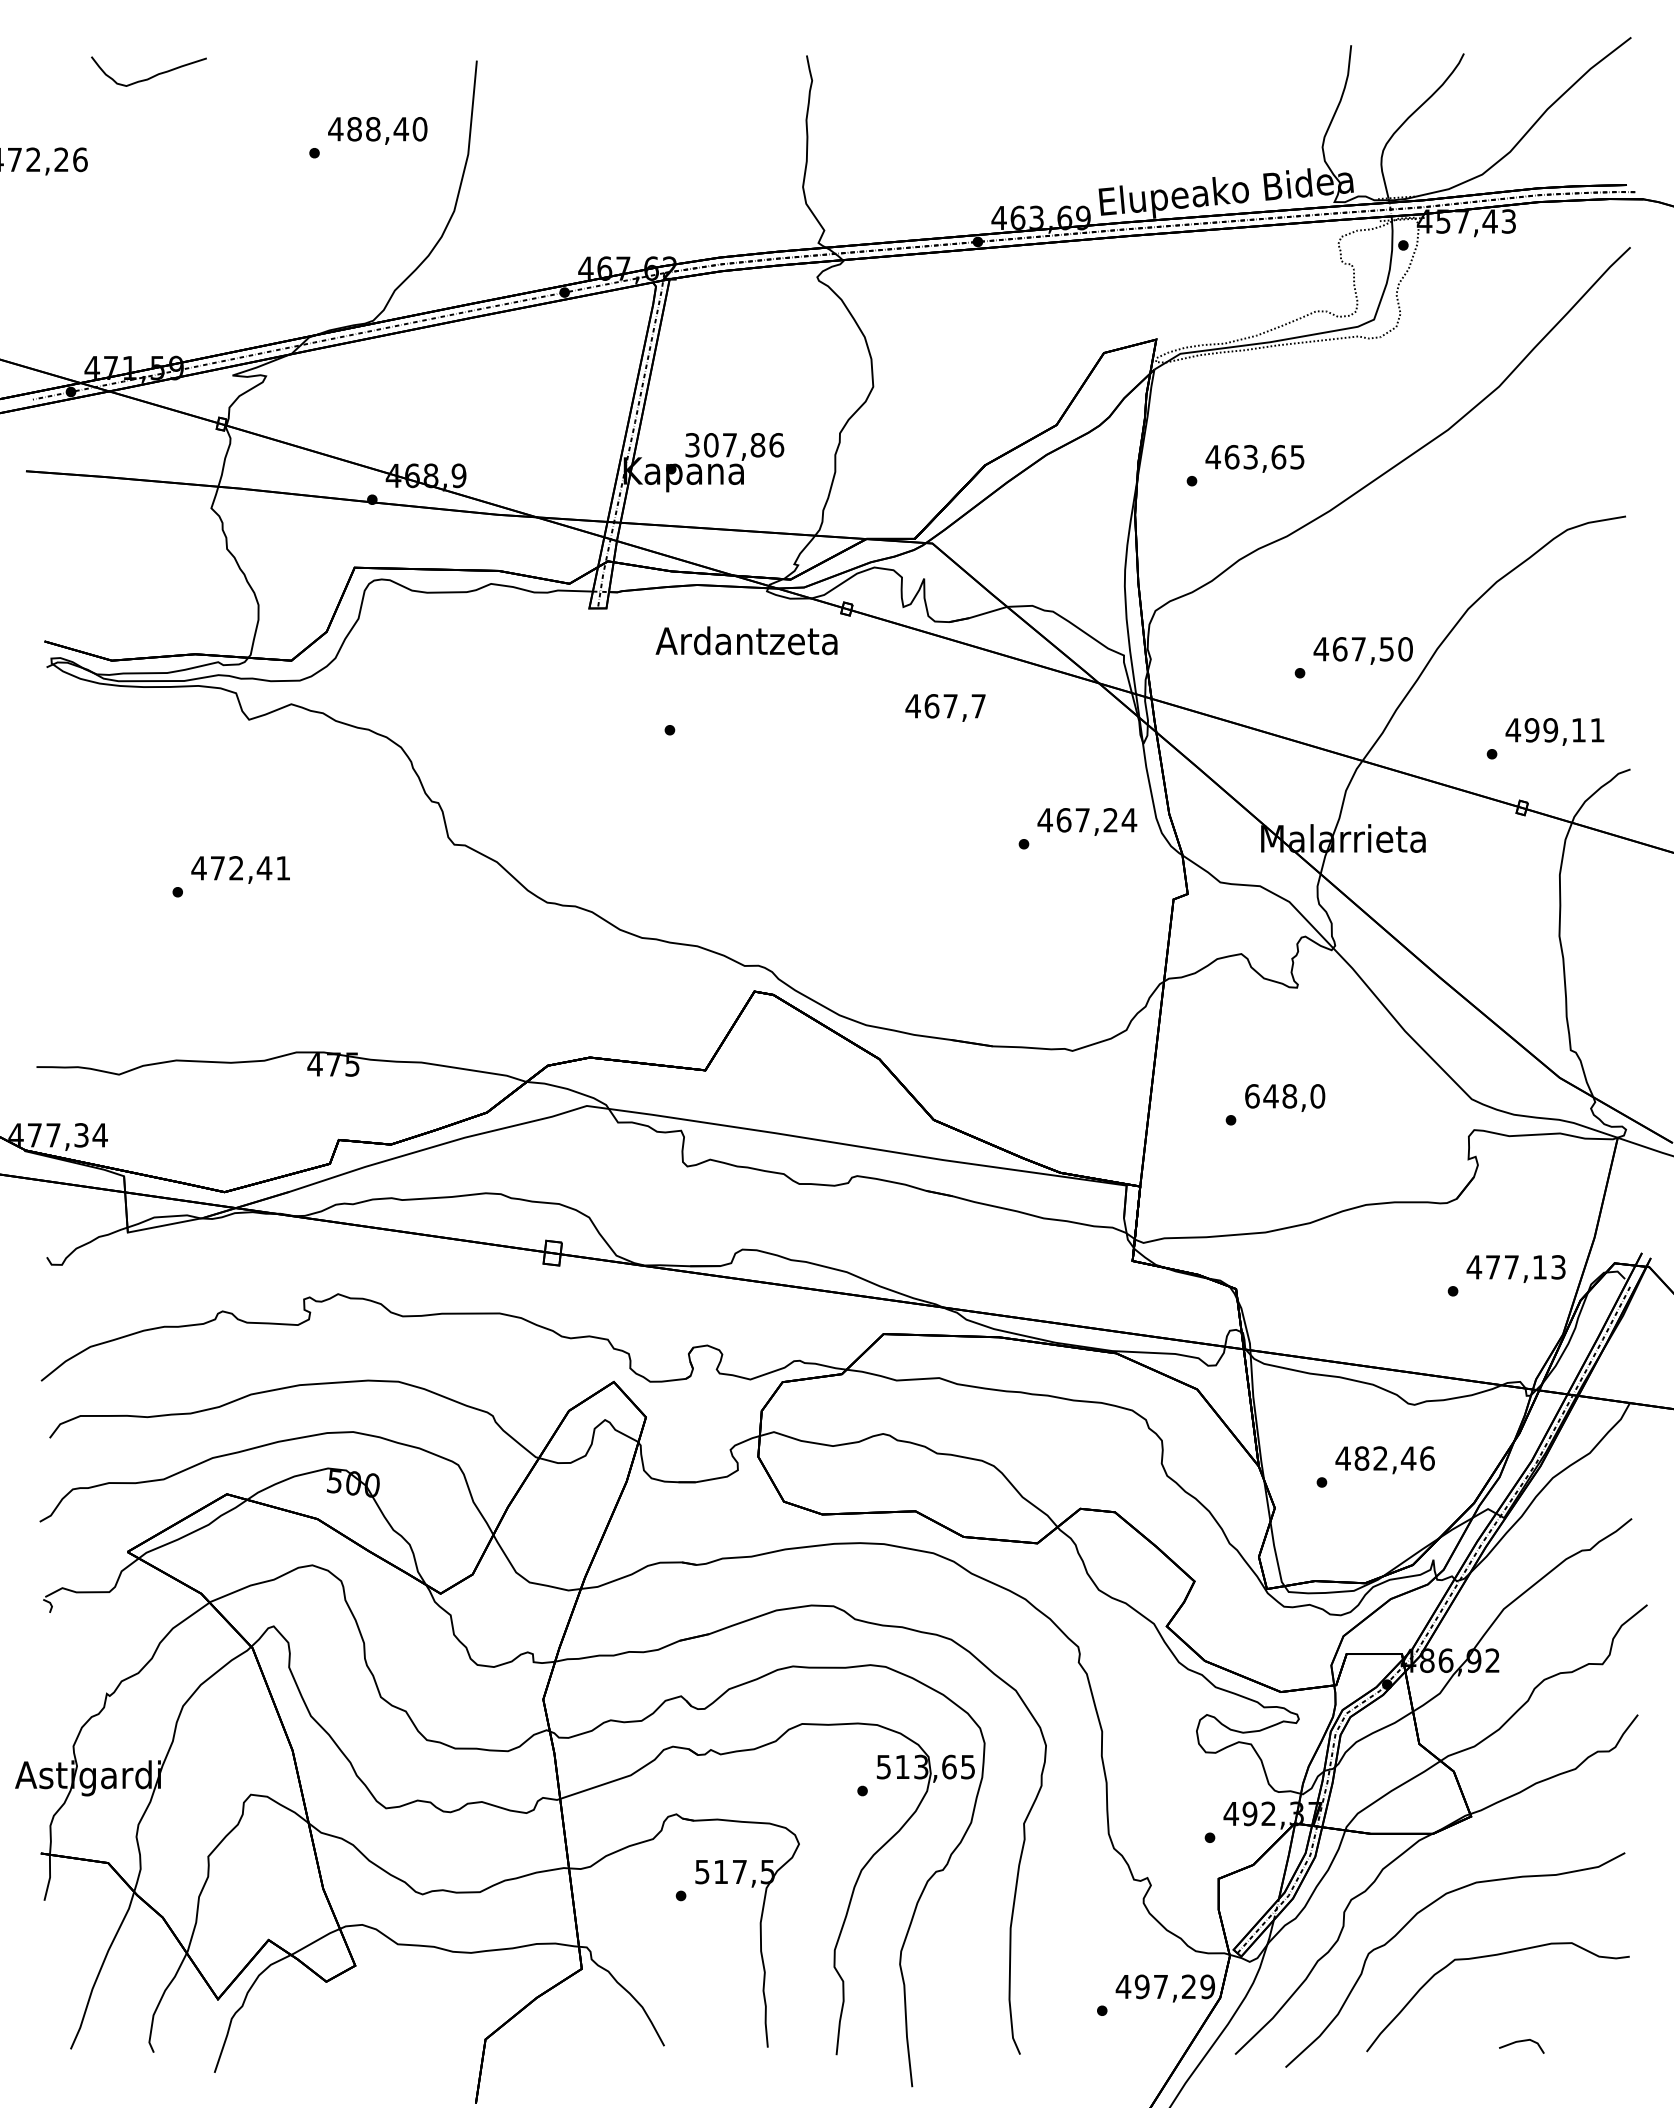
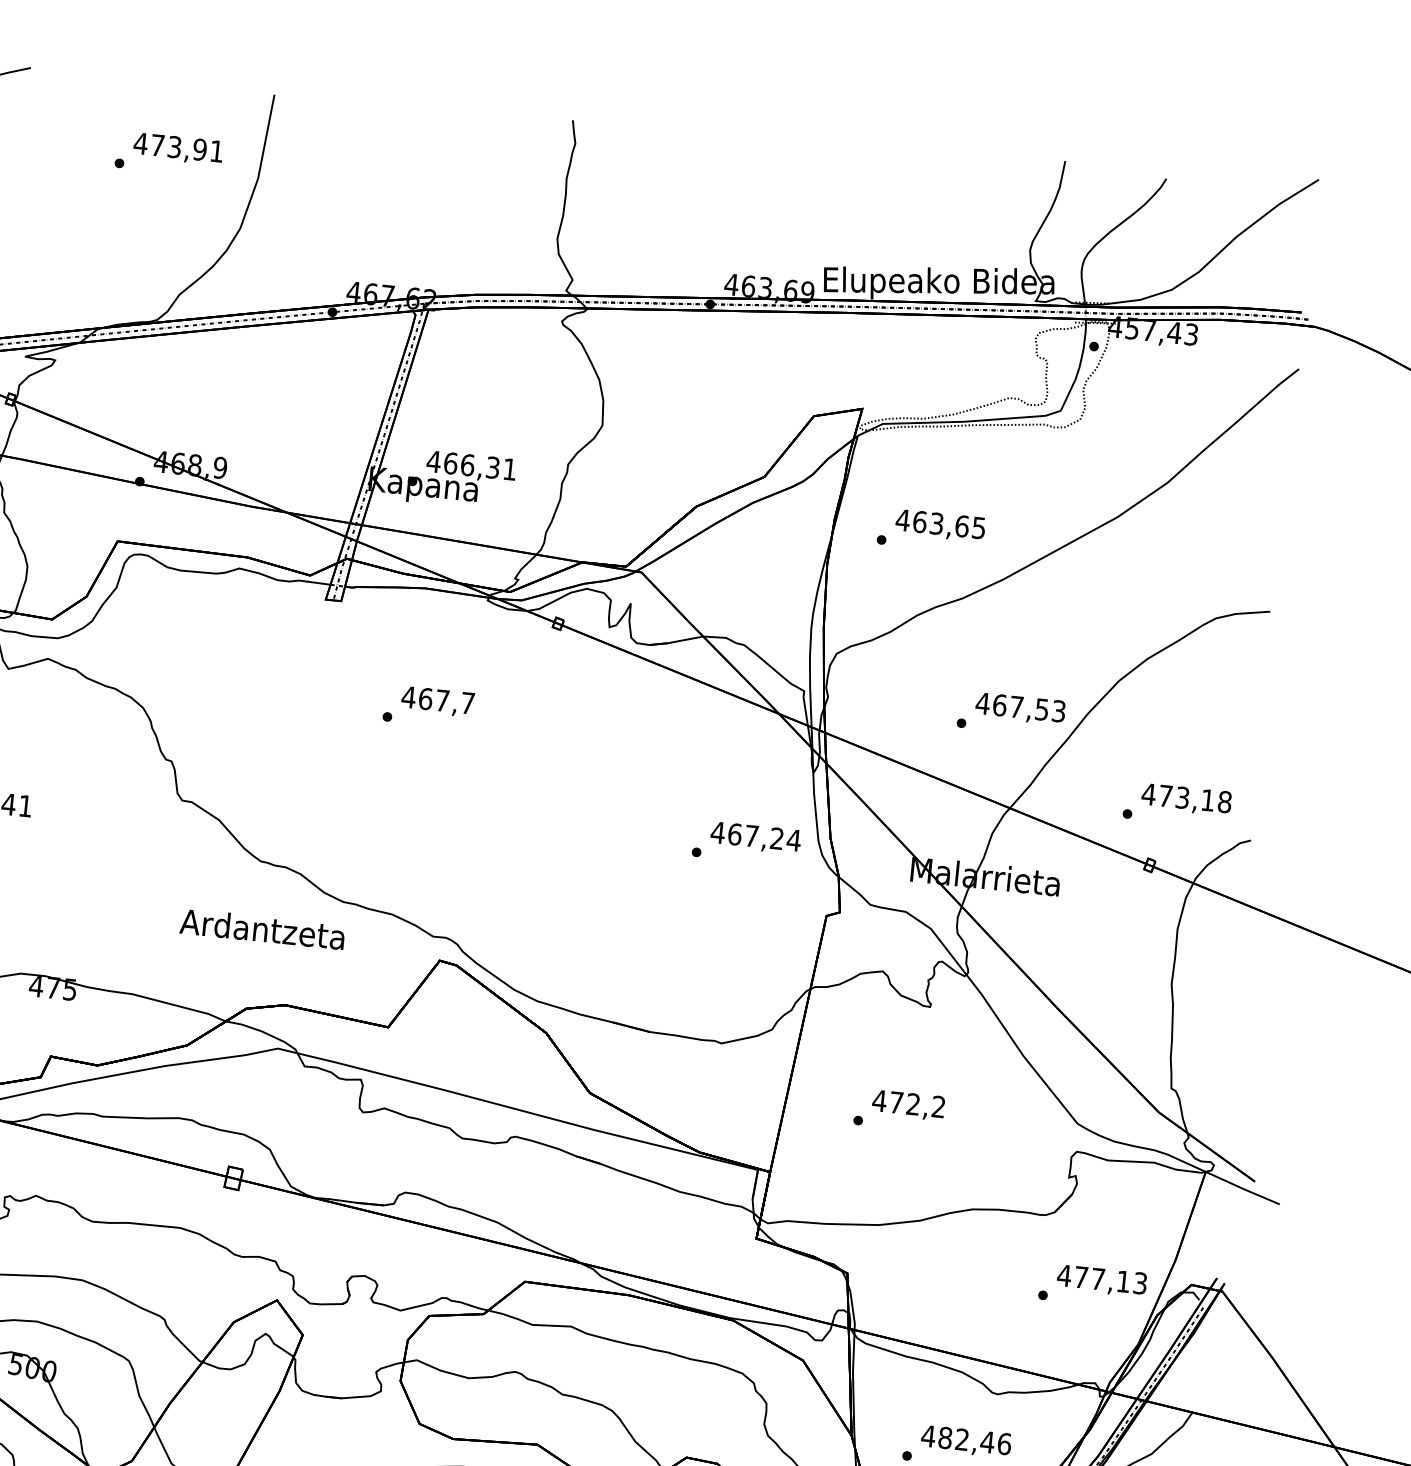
text: (387, 129) -> (187, 148), 488,40 -> 473,91
text: (734, 445) -> (471, 465), 307,86 -> 466,31
text: (746, 640) -> (262, 928), moved
text: (1405, 649) -> (1058, 711), 467,50 -> 467,53
text: (945, 707) -> (437, 701), moved
text: (1564, 730) -> (1195, 799), 499,11 -> 473,18
text: (1284, 1096) -> (908, 1104), 648,0 -> 472,2

